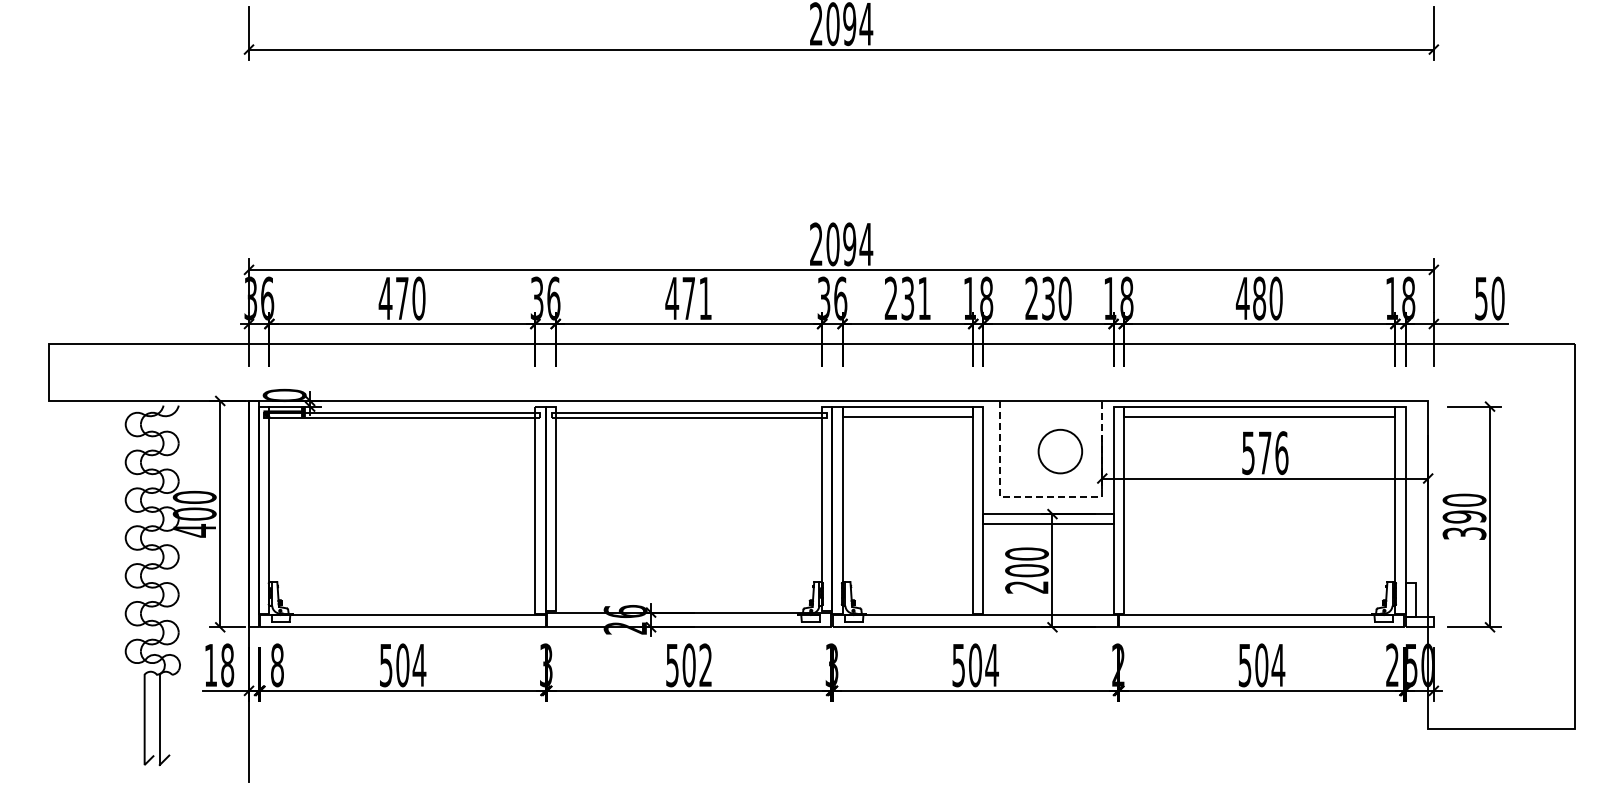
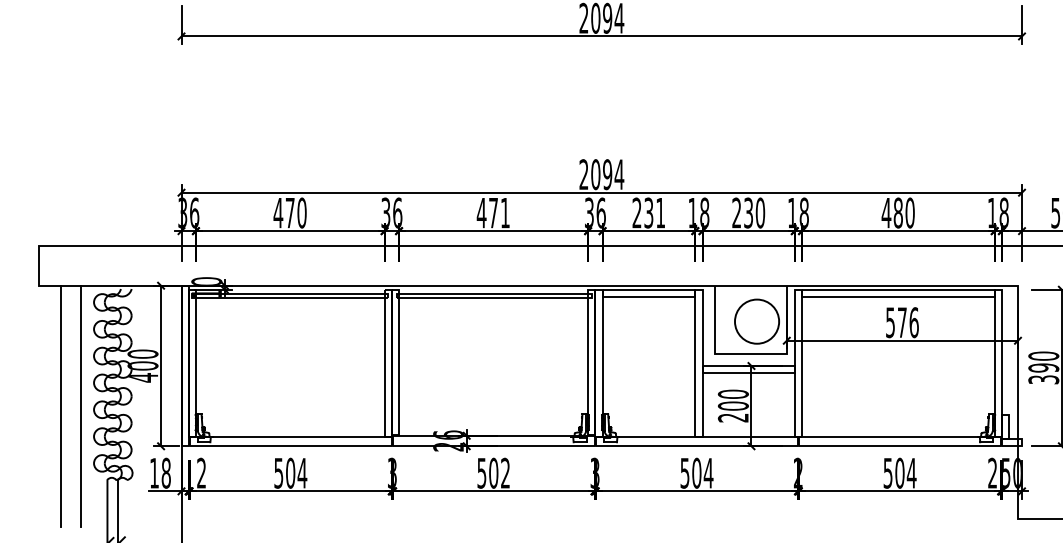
circle: (1060, 451) -> (757, 321), size x1.43
line: (1051, 497) -> (750, 354), dashed -> solid
line: (79, 570) -> (61, 405), added
line: (107, 570) -> (81, 405), added
text: (277, 665) -> (201, 473), 8 -> 2

